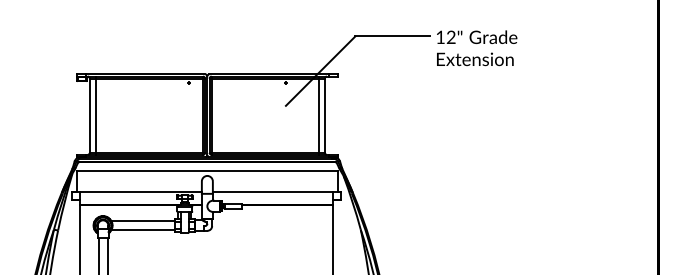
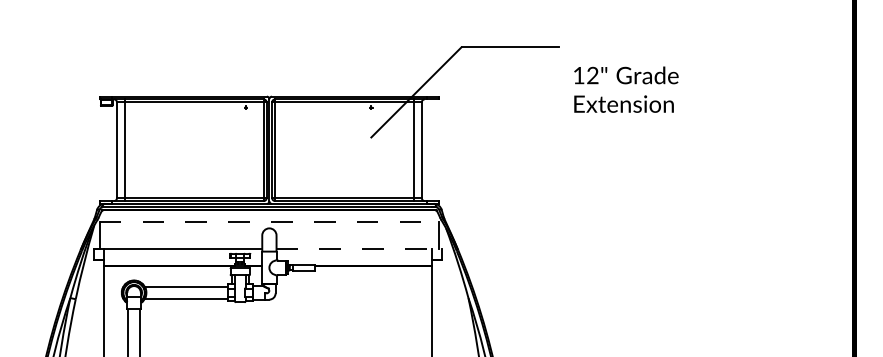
text: (477, 48) -> (626, 89), moved
line: (207, 171) -> (269, 222), solid -> dashed
line: (276, 191) -> (359, 248), solid -> dashed

